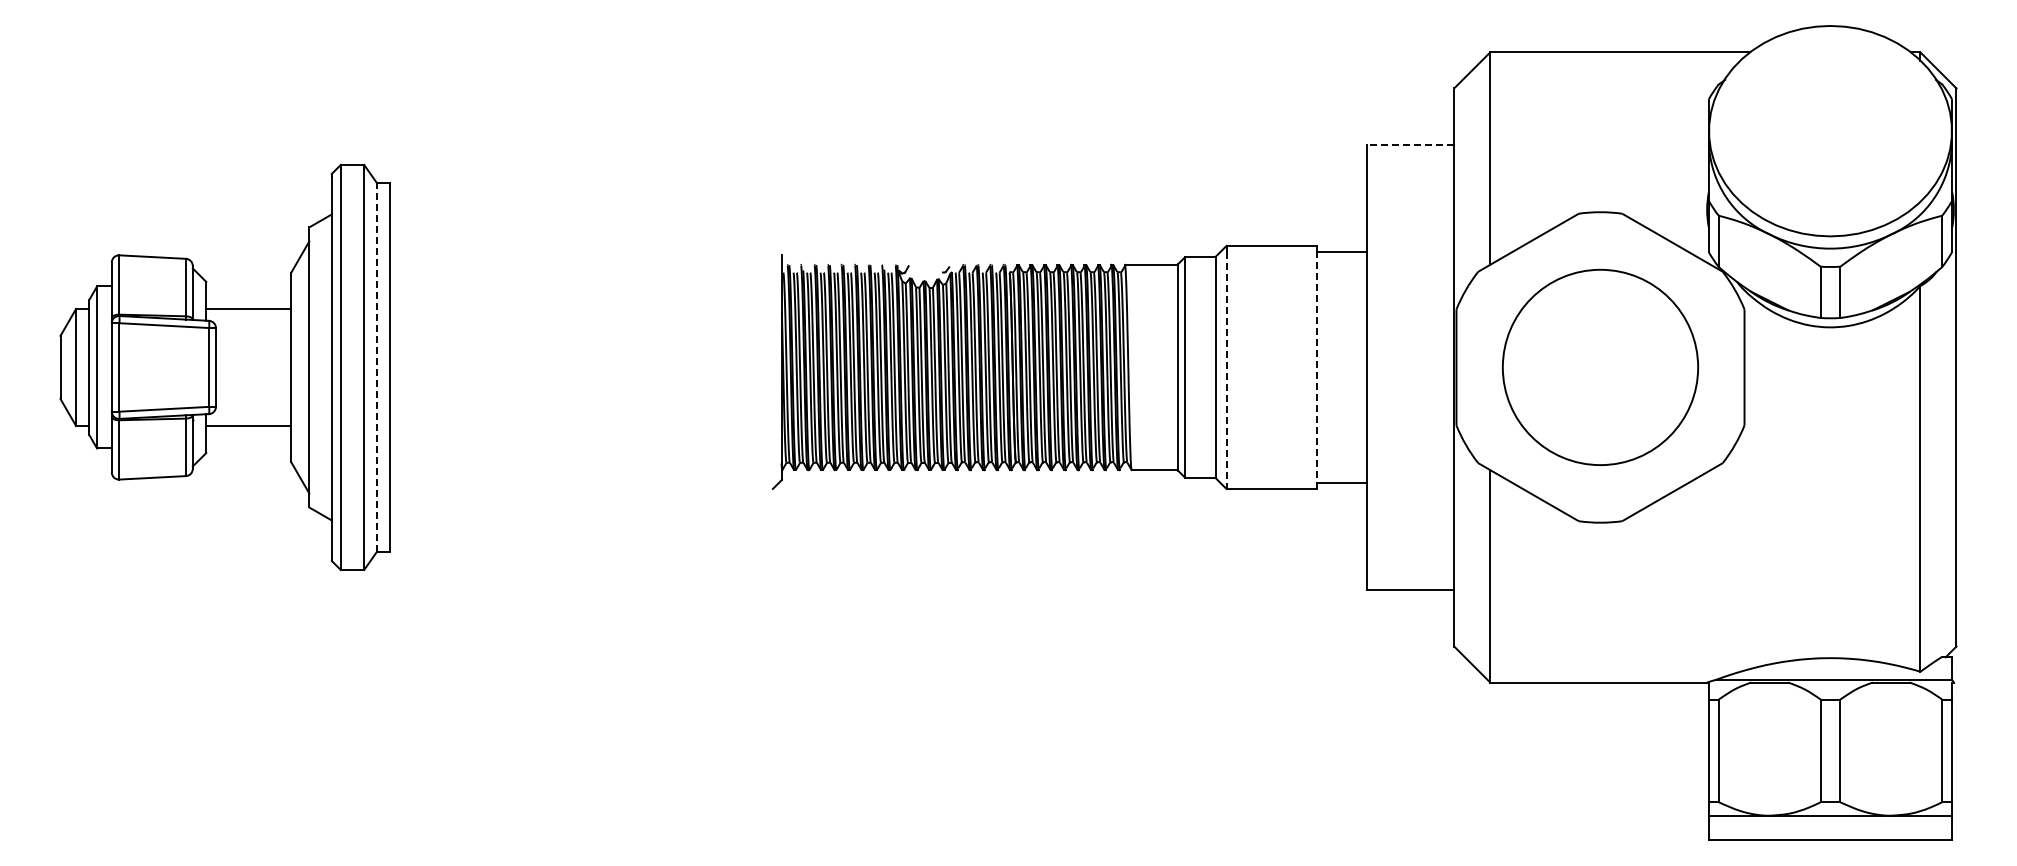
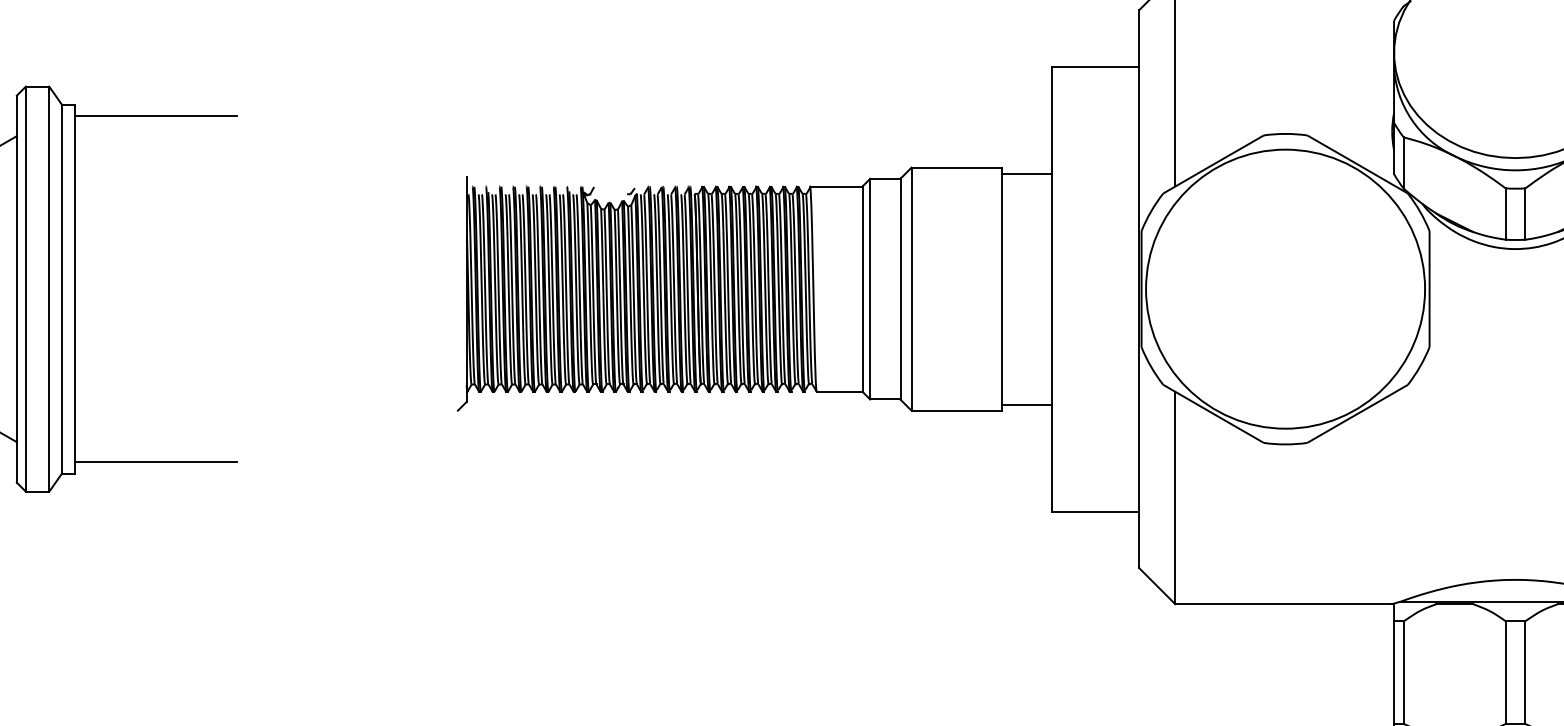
line: (1410, 145) -> (1095, 67), dashed -> solid
line: (471, 194) -> (156, 116), added
circle: (1600, 366) -> (1285, 288), size x1.43
line: (376, 369) -> (61, 291), dashed -> solid
line: (1226, 370) -> (911, 292), dashed -> solid
line: (1317, 370) -> (1002, 292), dashed -> solid
line: (471, 540) -> (156, 462), added

